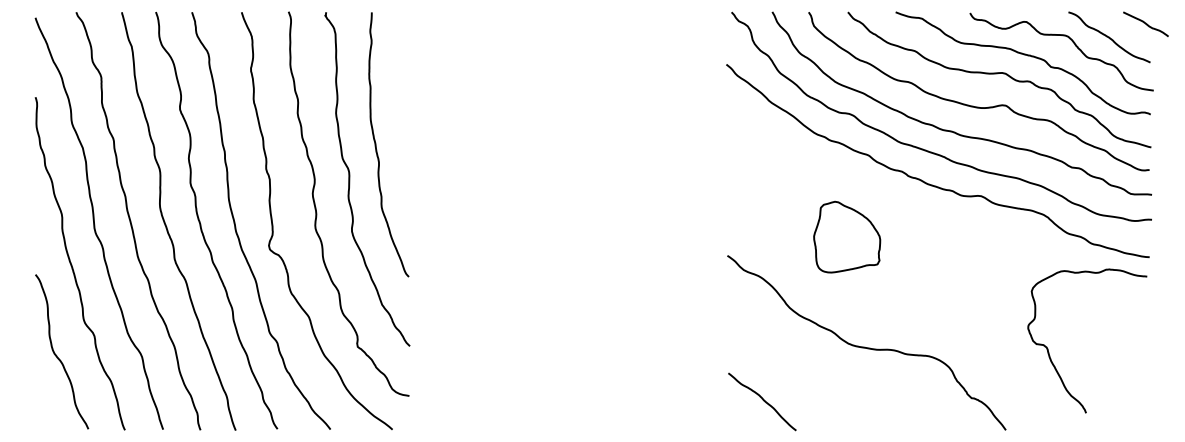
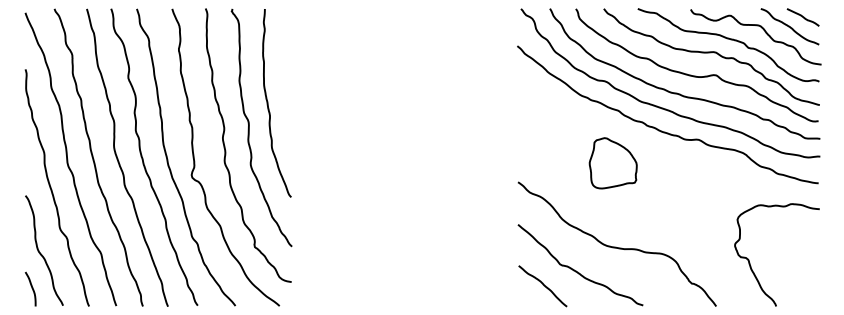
curve: (1145, 23) -> (802, 16), moved
part: (847, 236) -> (613, 162), moved
curve: (1048, 348) -> (749, 260), moved
curve: (808, 379) -> (575, 270), added
curve: (44, 405) -> (31, 288), added

